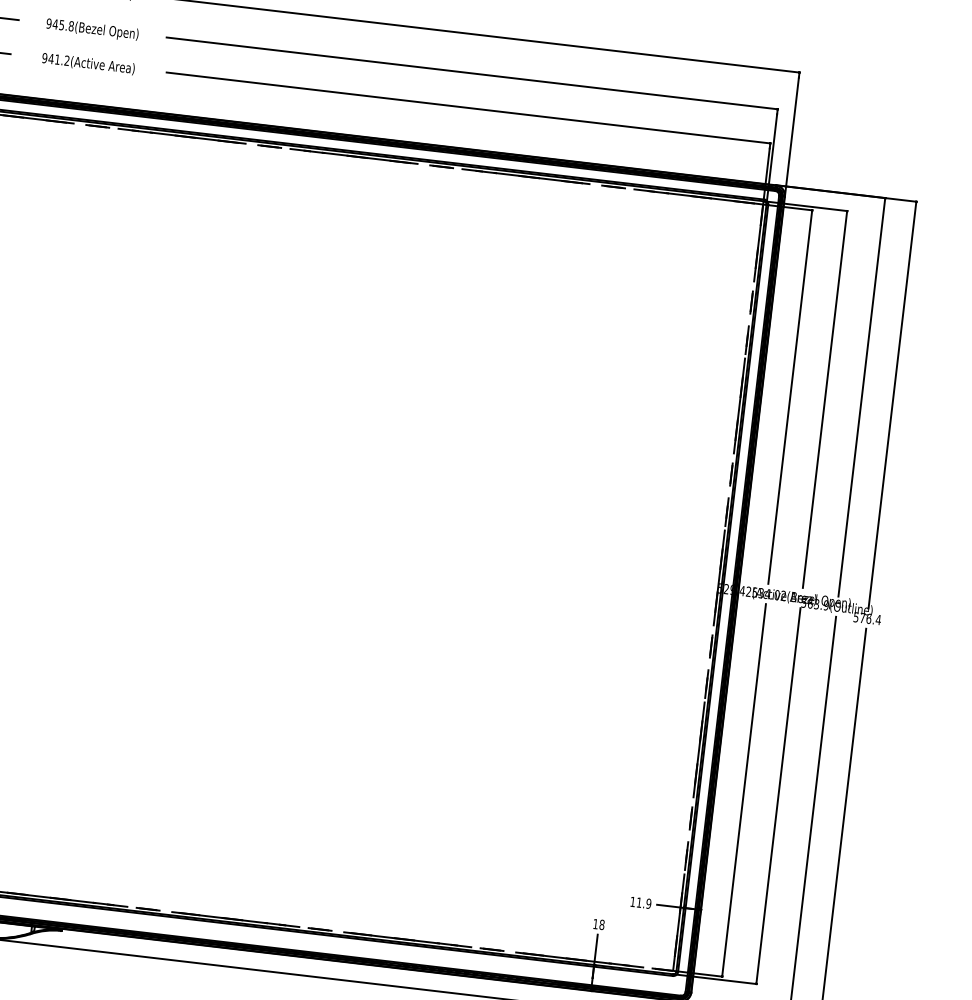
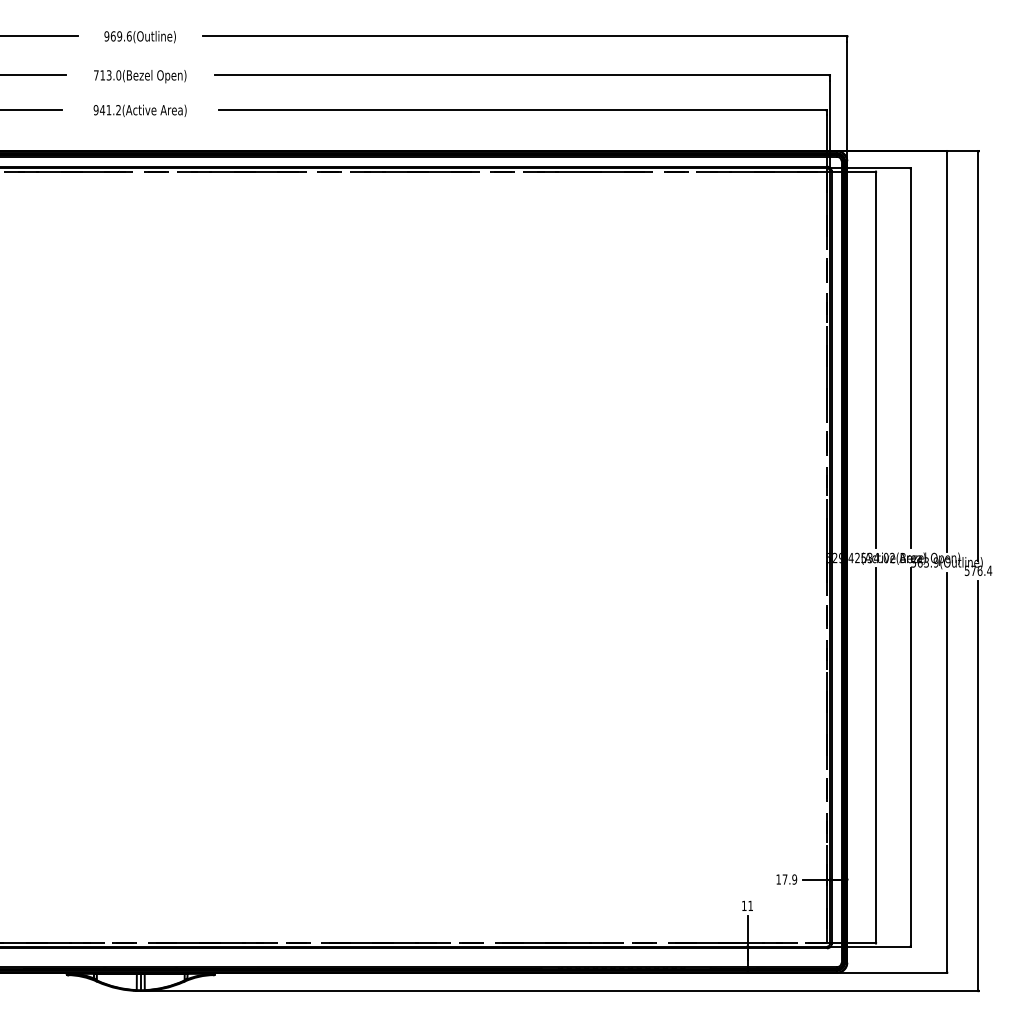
text: (60, 25) -> (107, 75), 945.8(Bezel -> 713.0(Bezel
text: (638, 902) -> (784, 879), 11.9 -> 17.9
text: (601, 924) -> (750, 905), 18 -> 11

